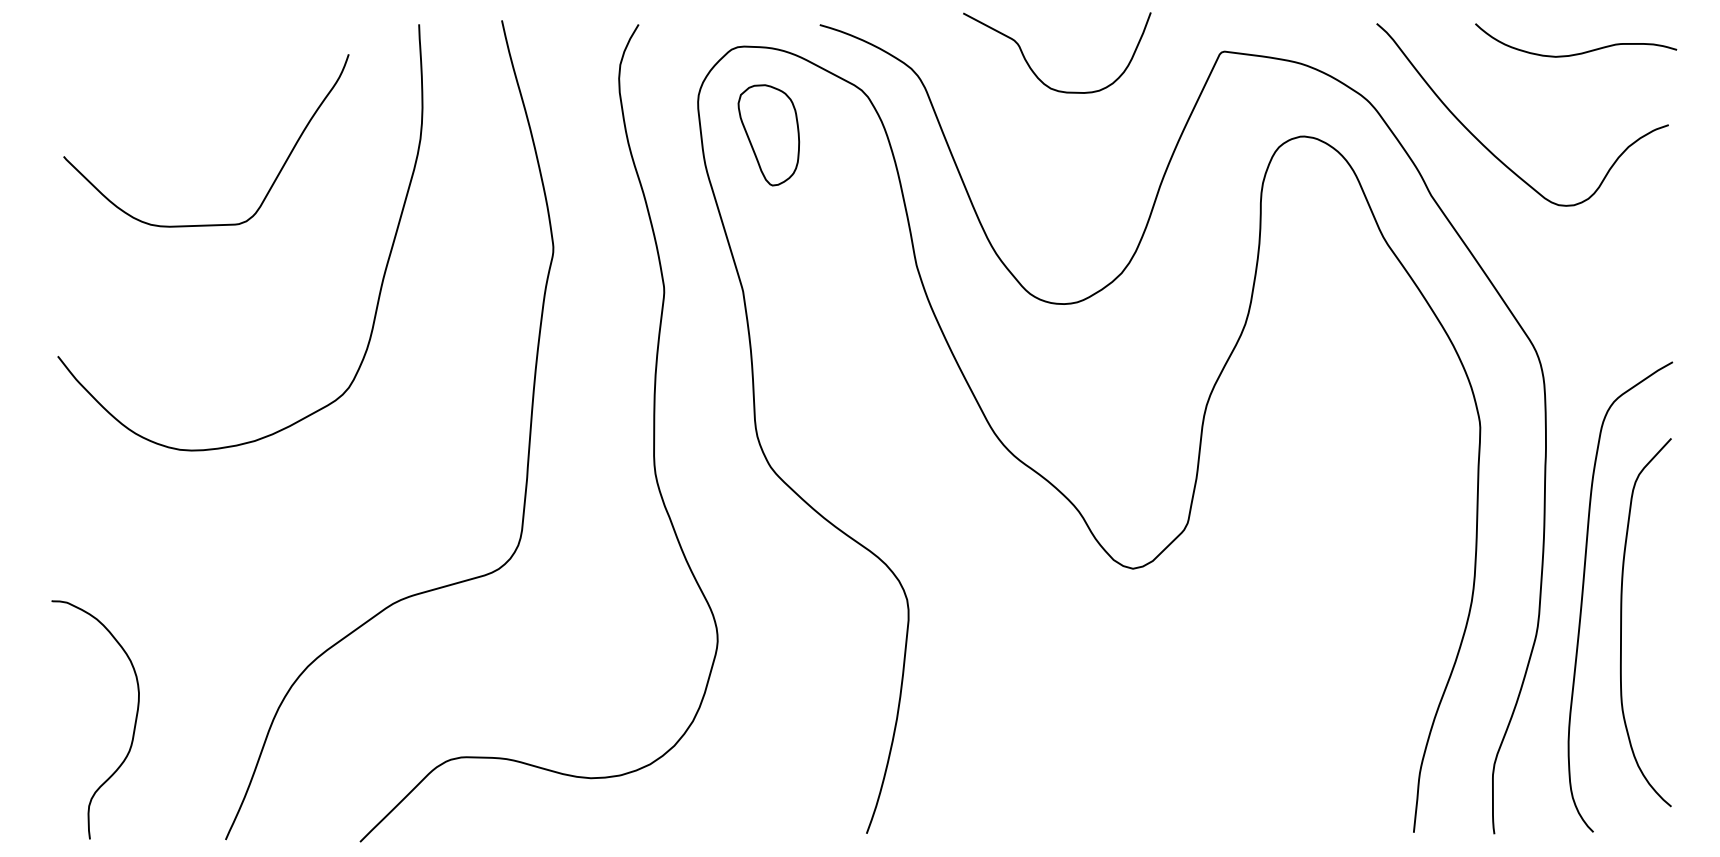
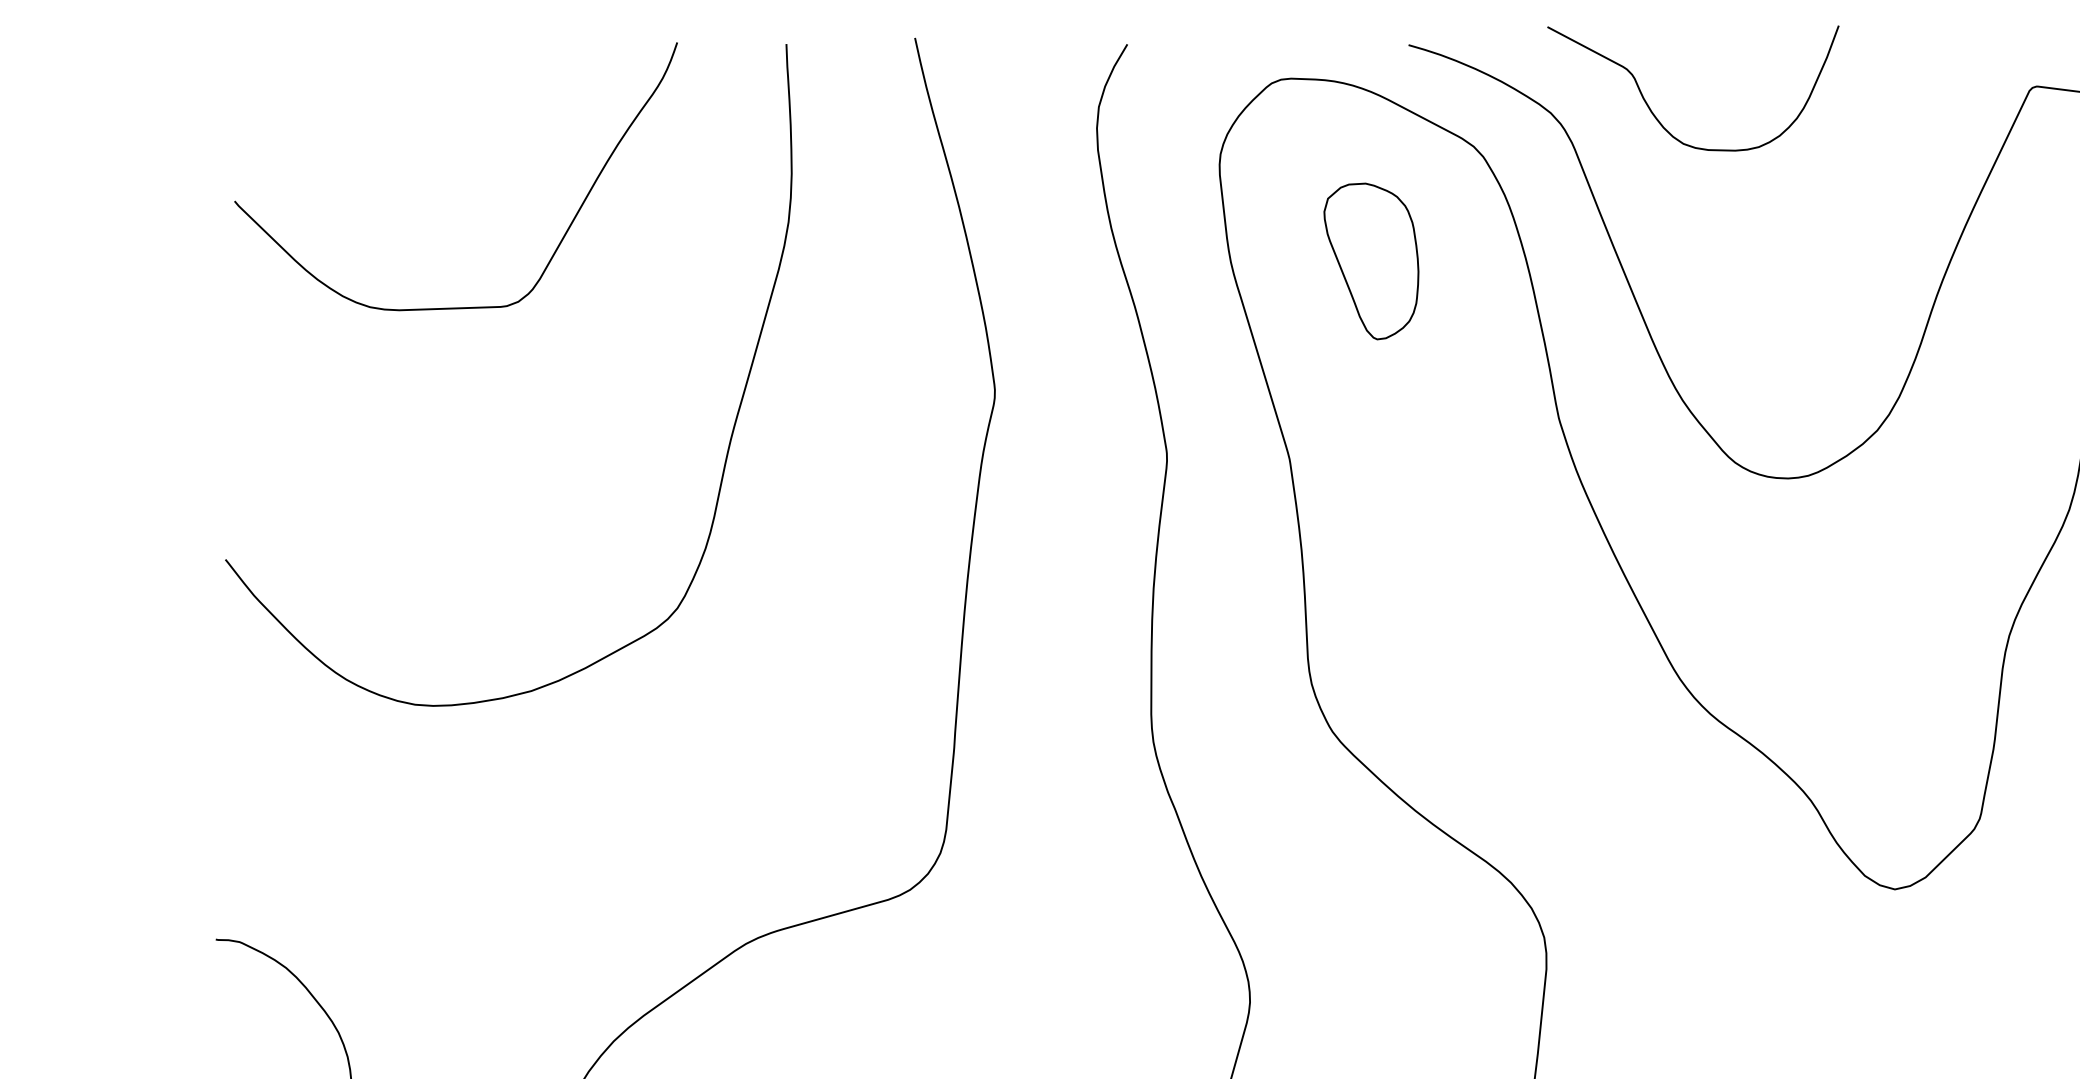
curve: (1033, 70) -> (1656, 115), moved
part: (768, 135) -> (1370, 261), moved
curve: (275, 177) -> (563, 233), moved

